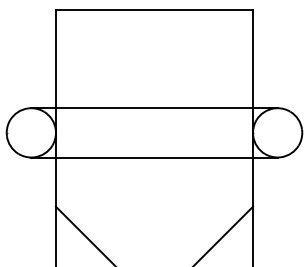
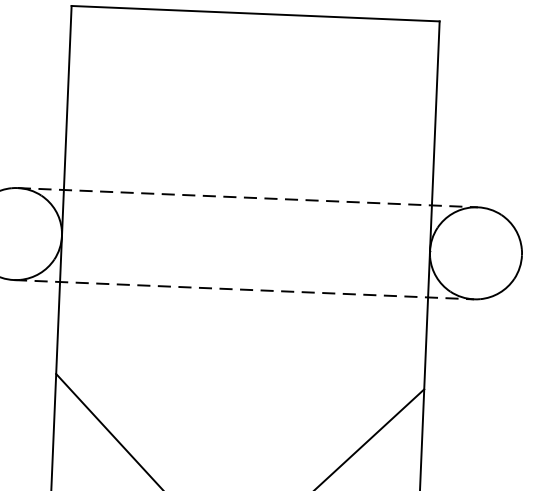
line: (155, 108) -> (249, 198), solid -> dashed
line: (155, 157) -> (245, 289), solid -> dashed

